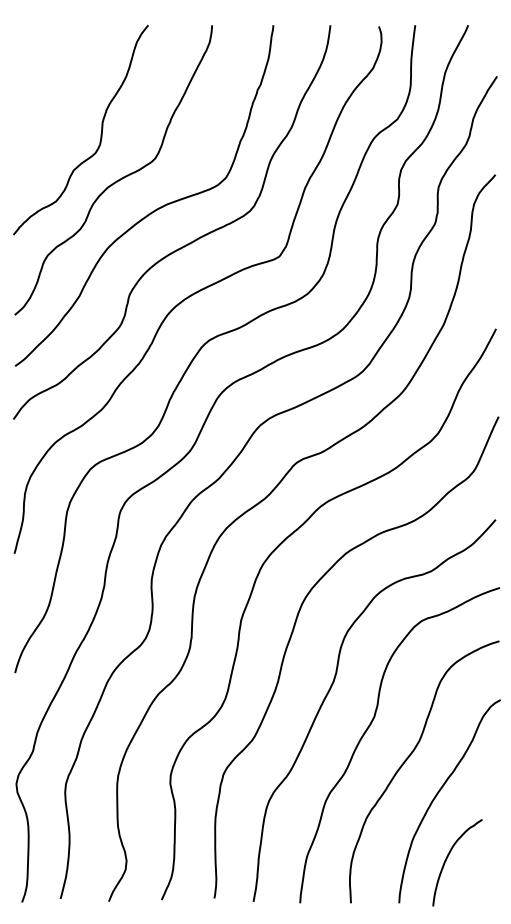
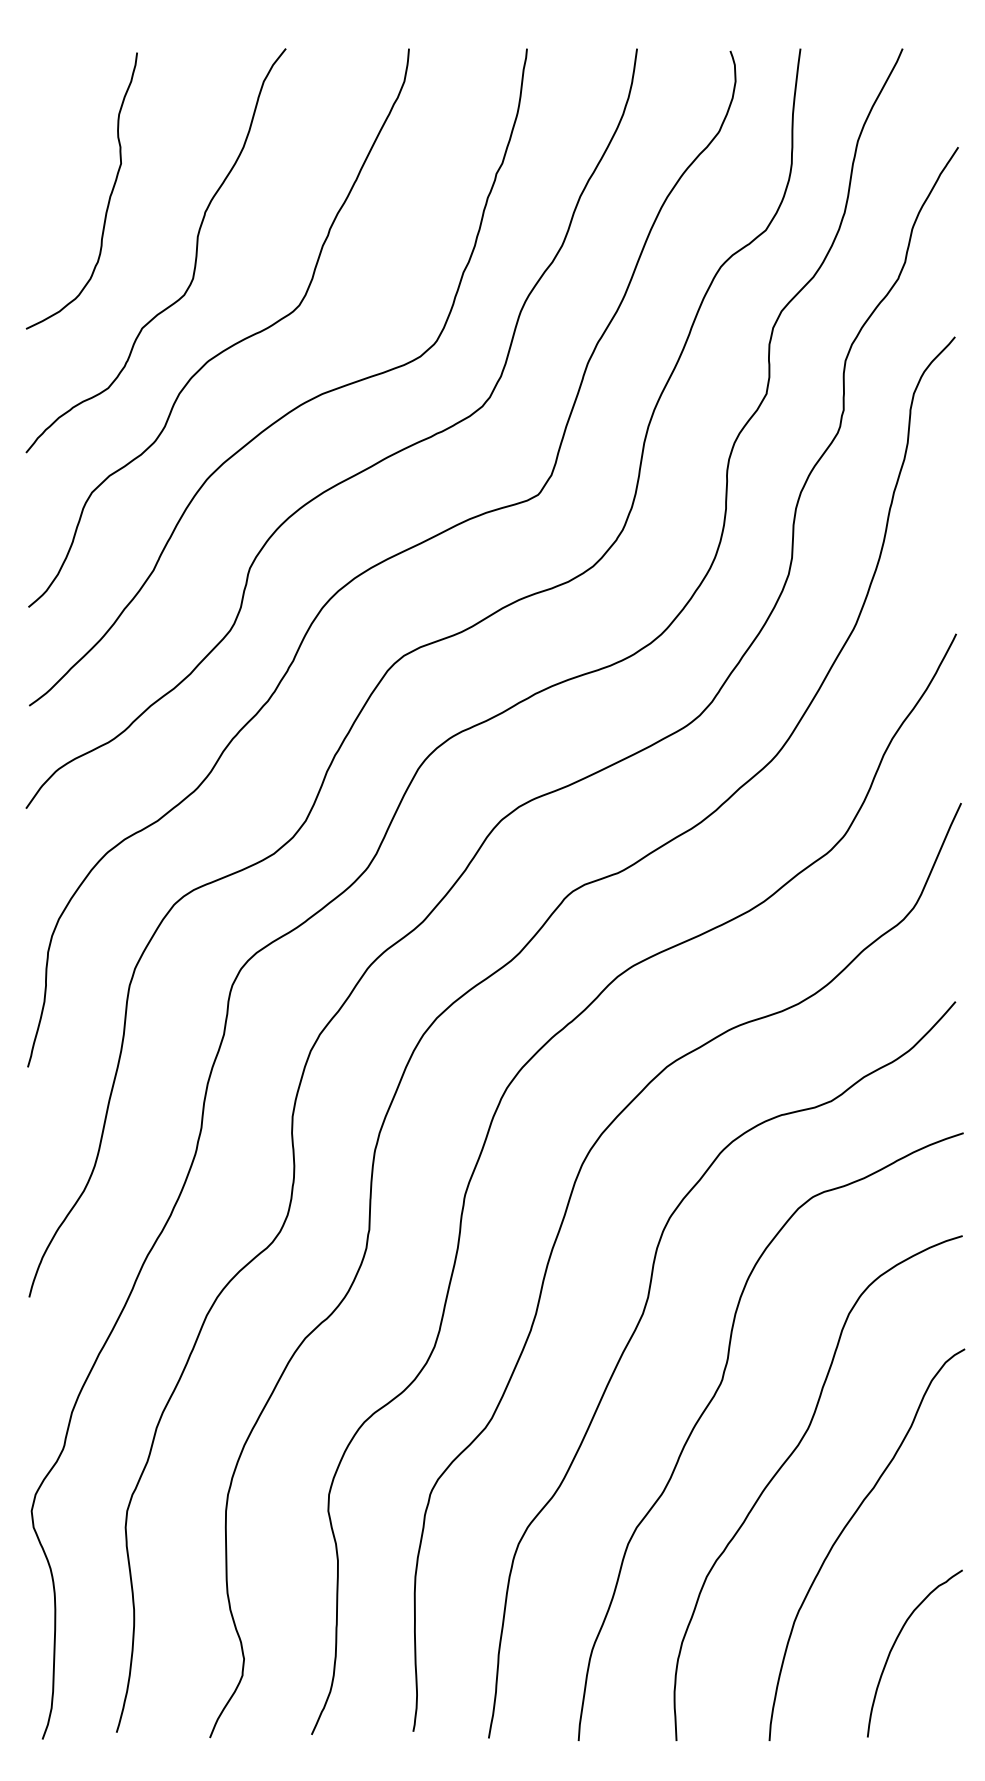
curve: (55, 104) -> (107, 201), added
curve: (448, 857) -> (897, 1643), moved

